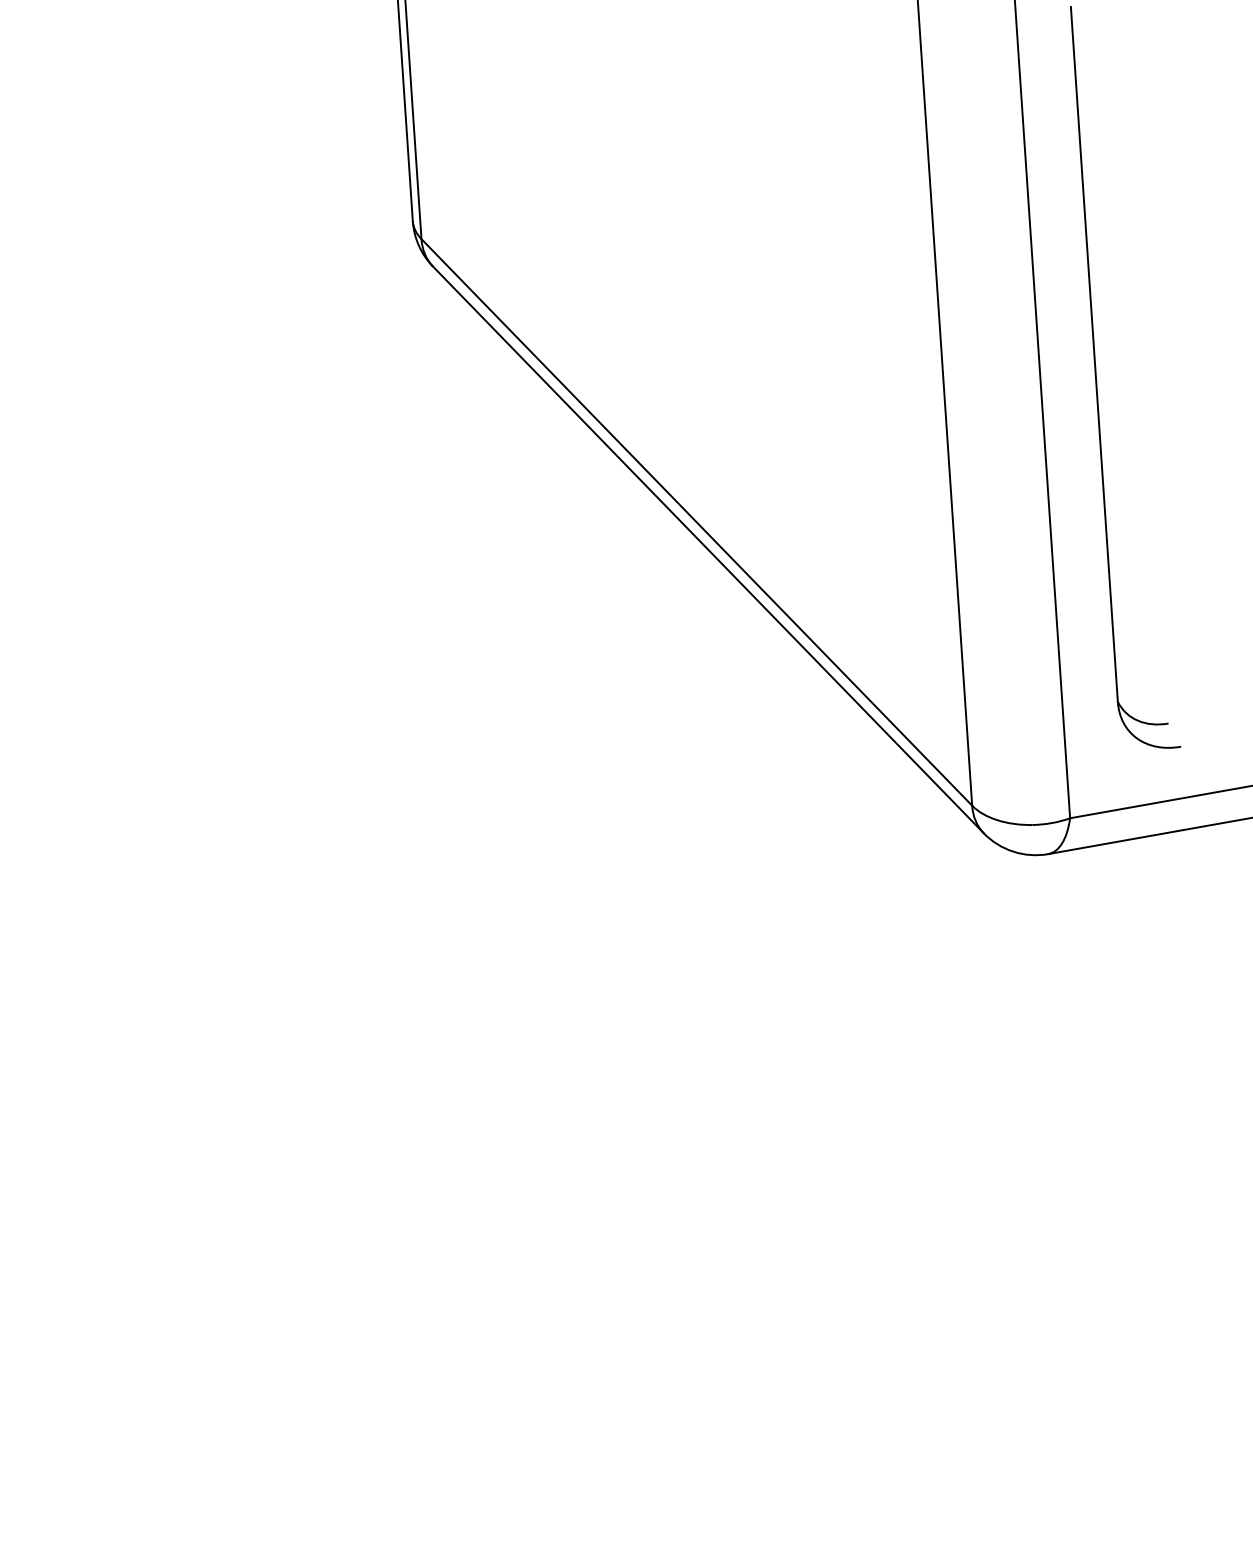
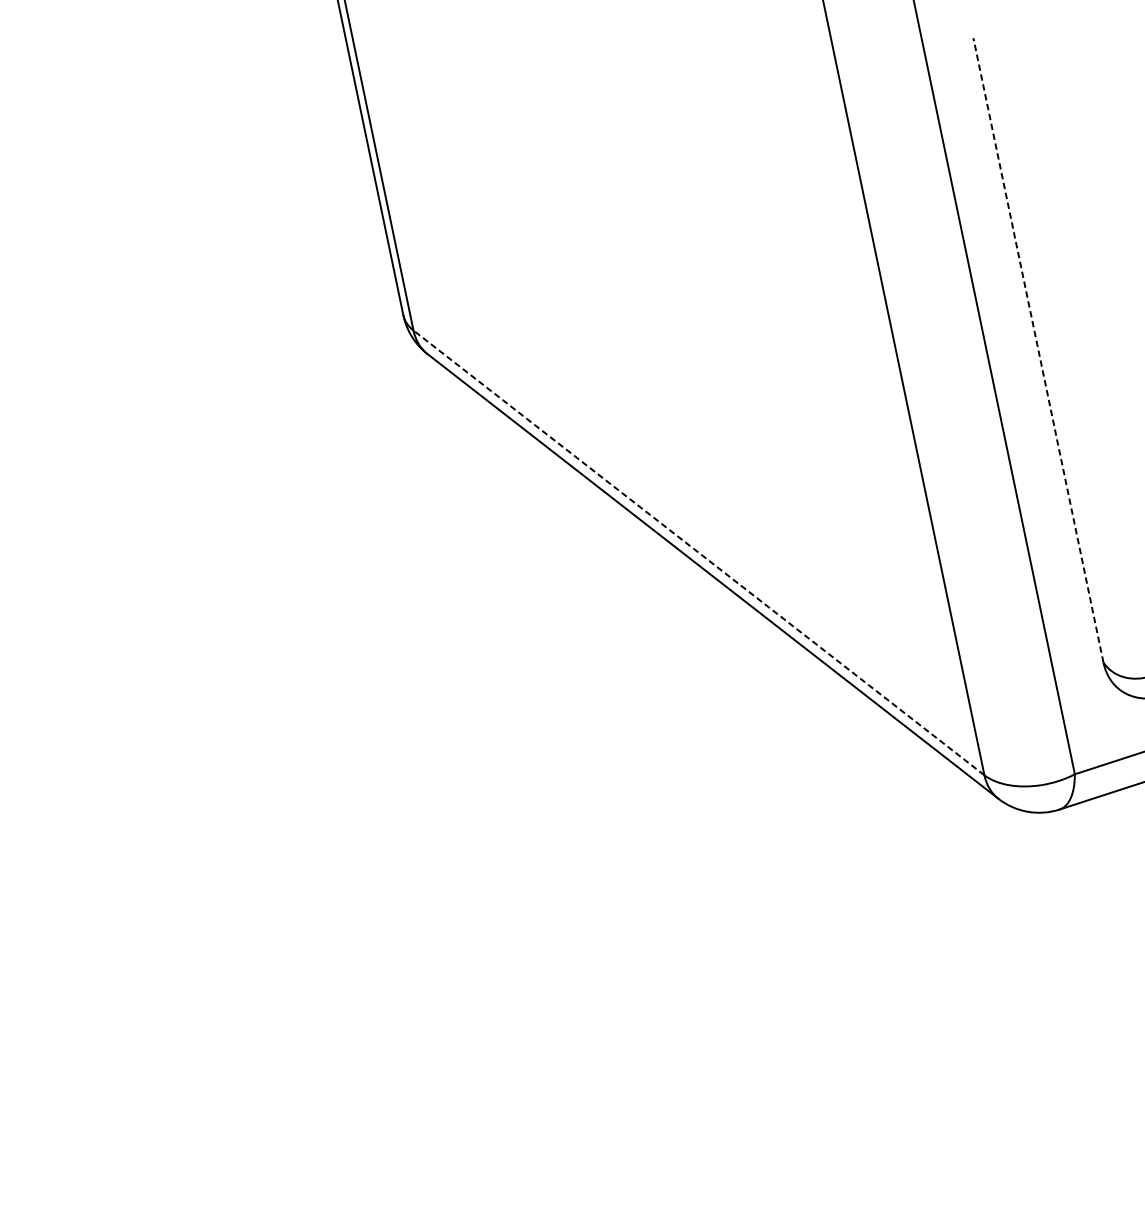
line: (1094, 353) -> (1038, 349), solid -> dashed
line: (696, 522) -> (698, 553), solid -> dashed

